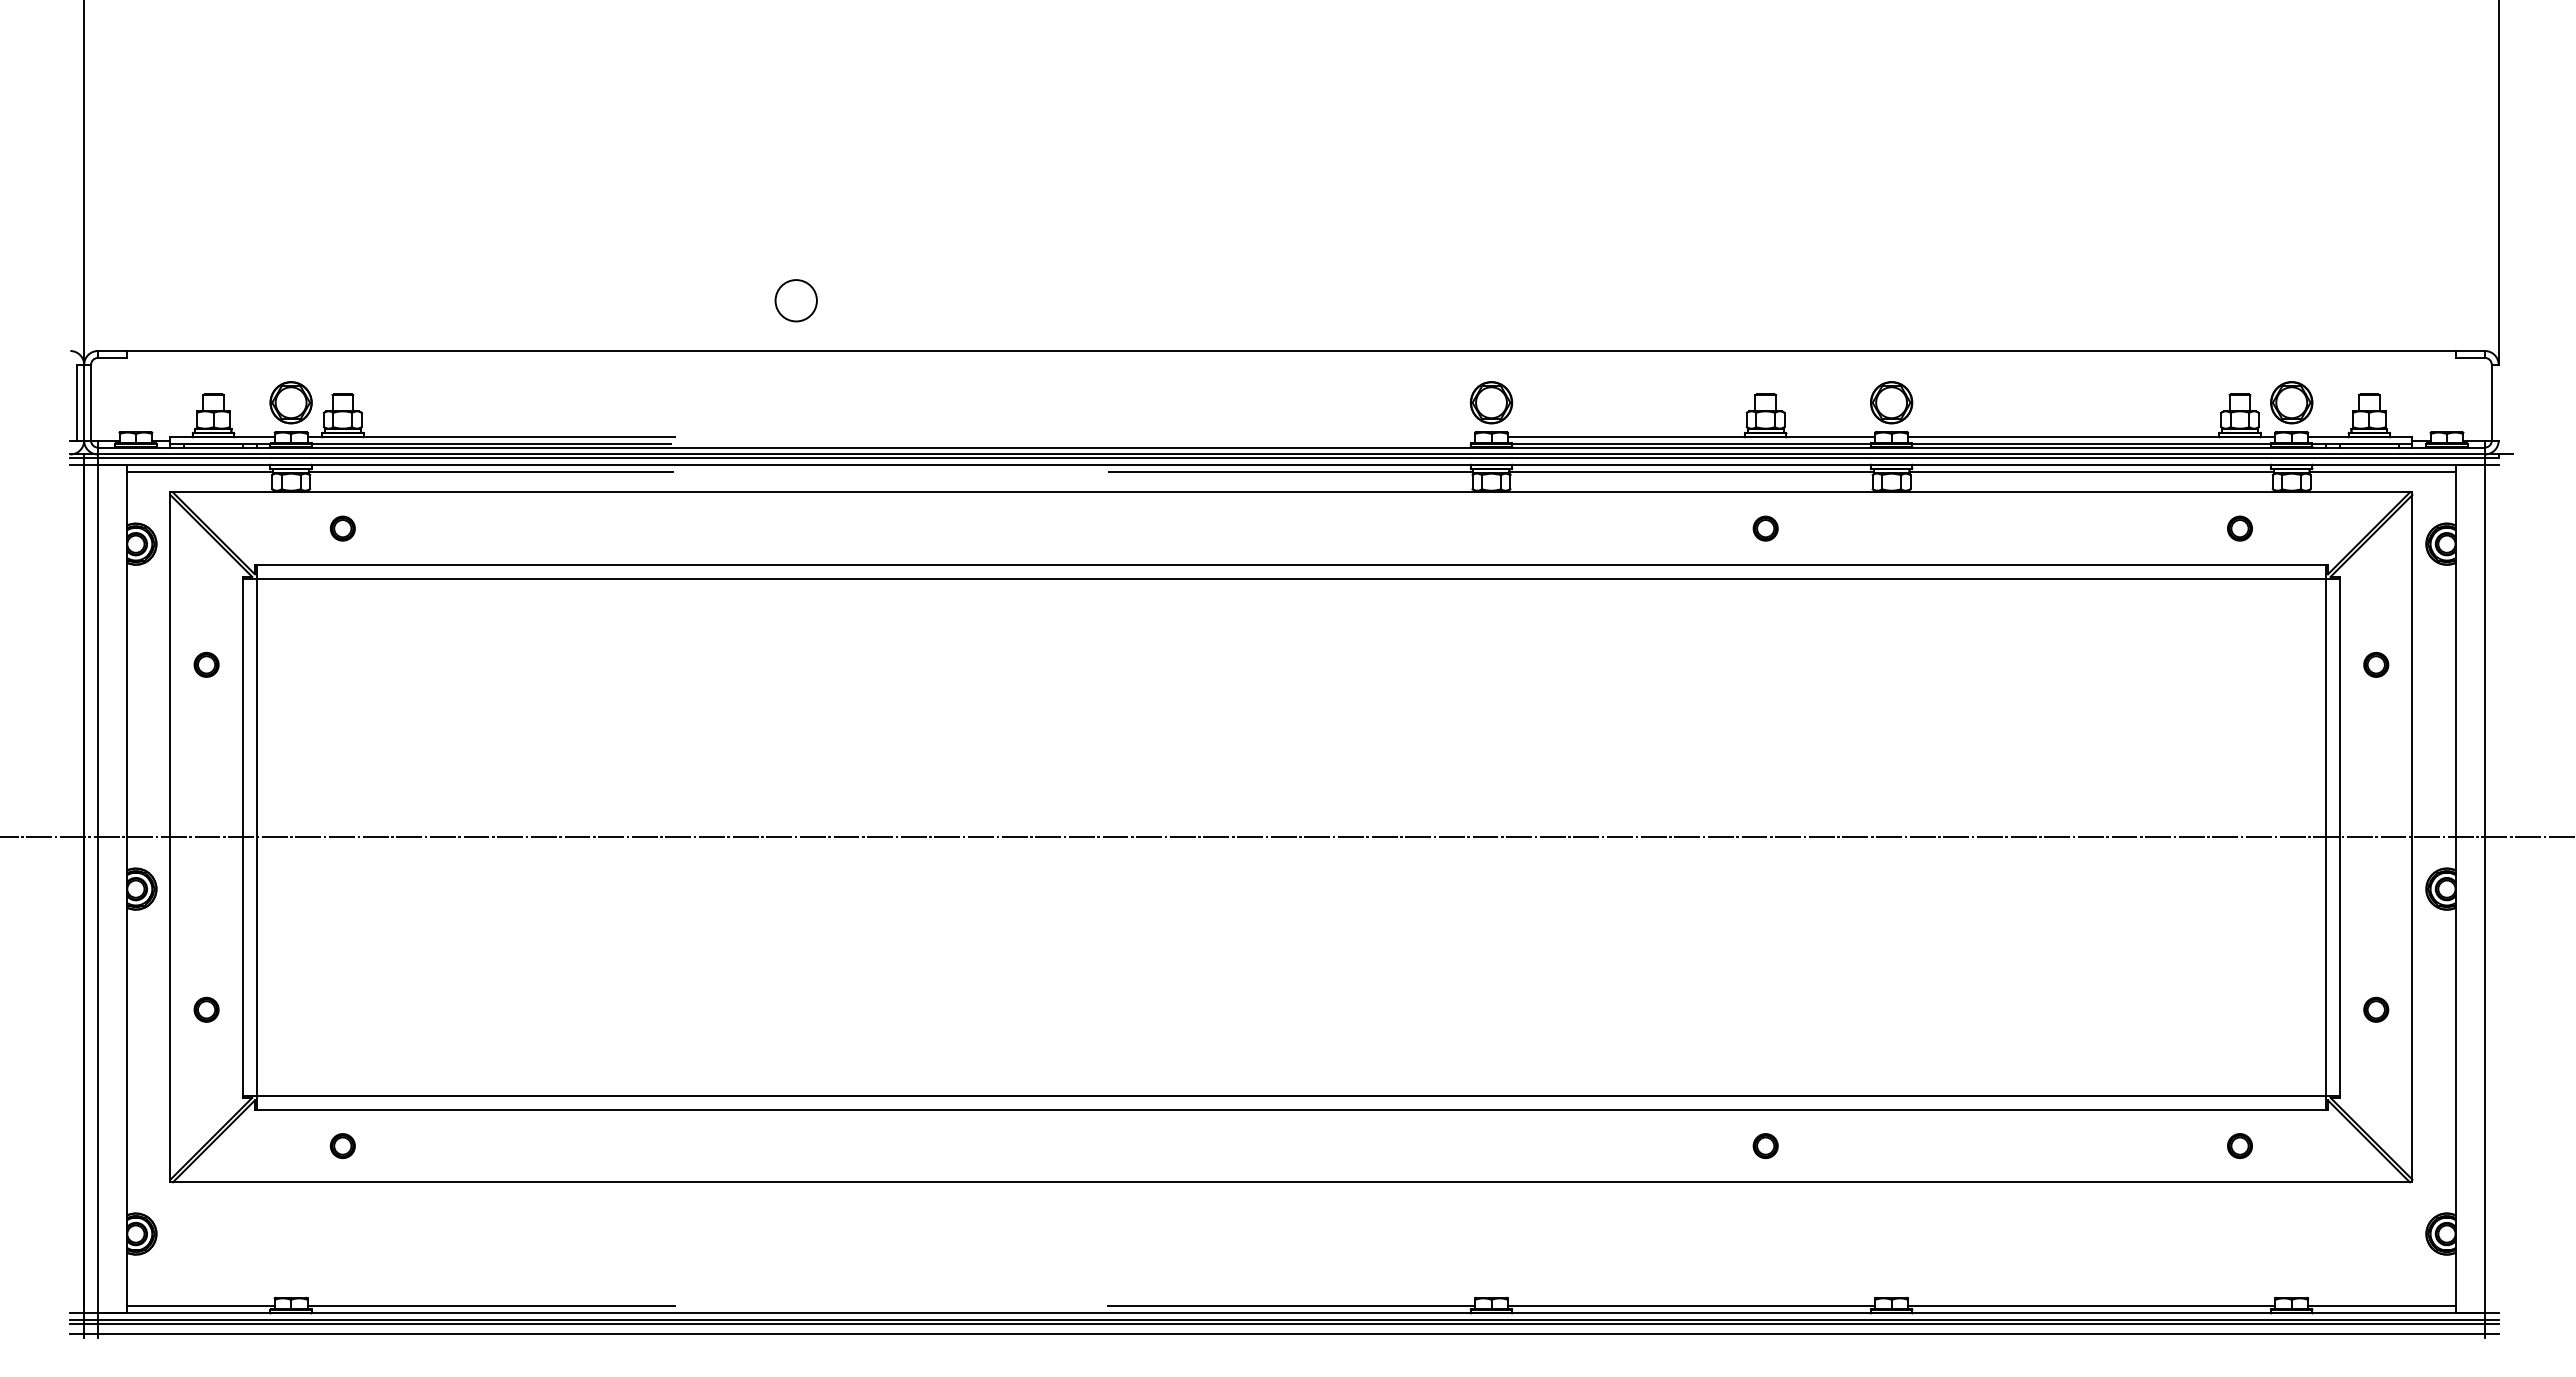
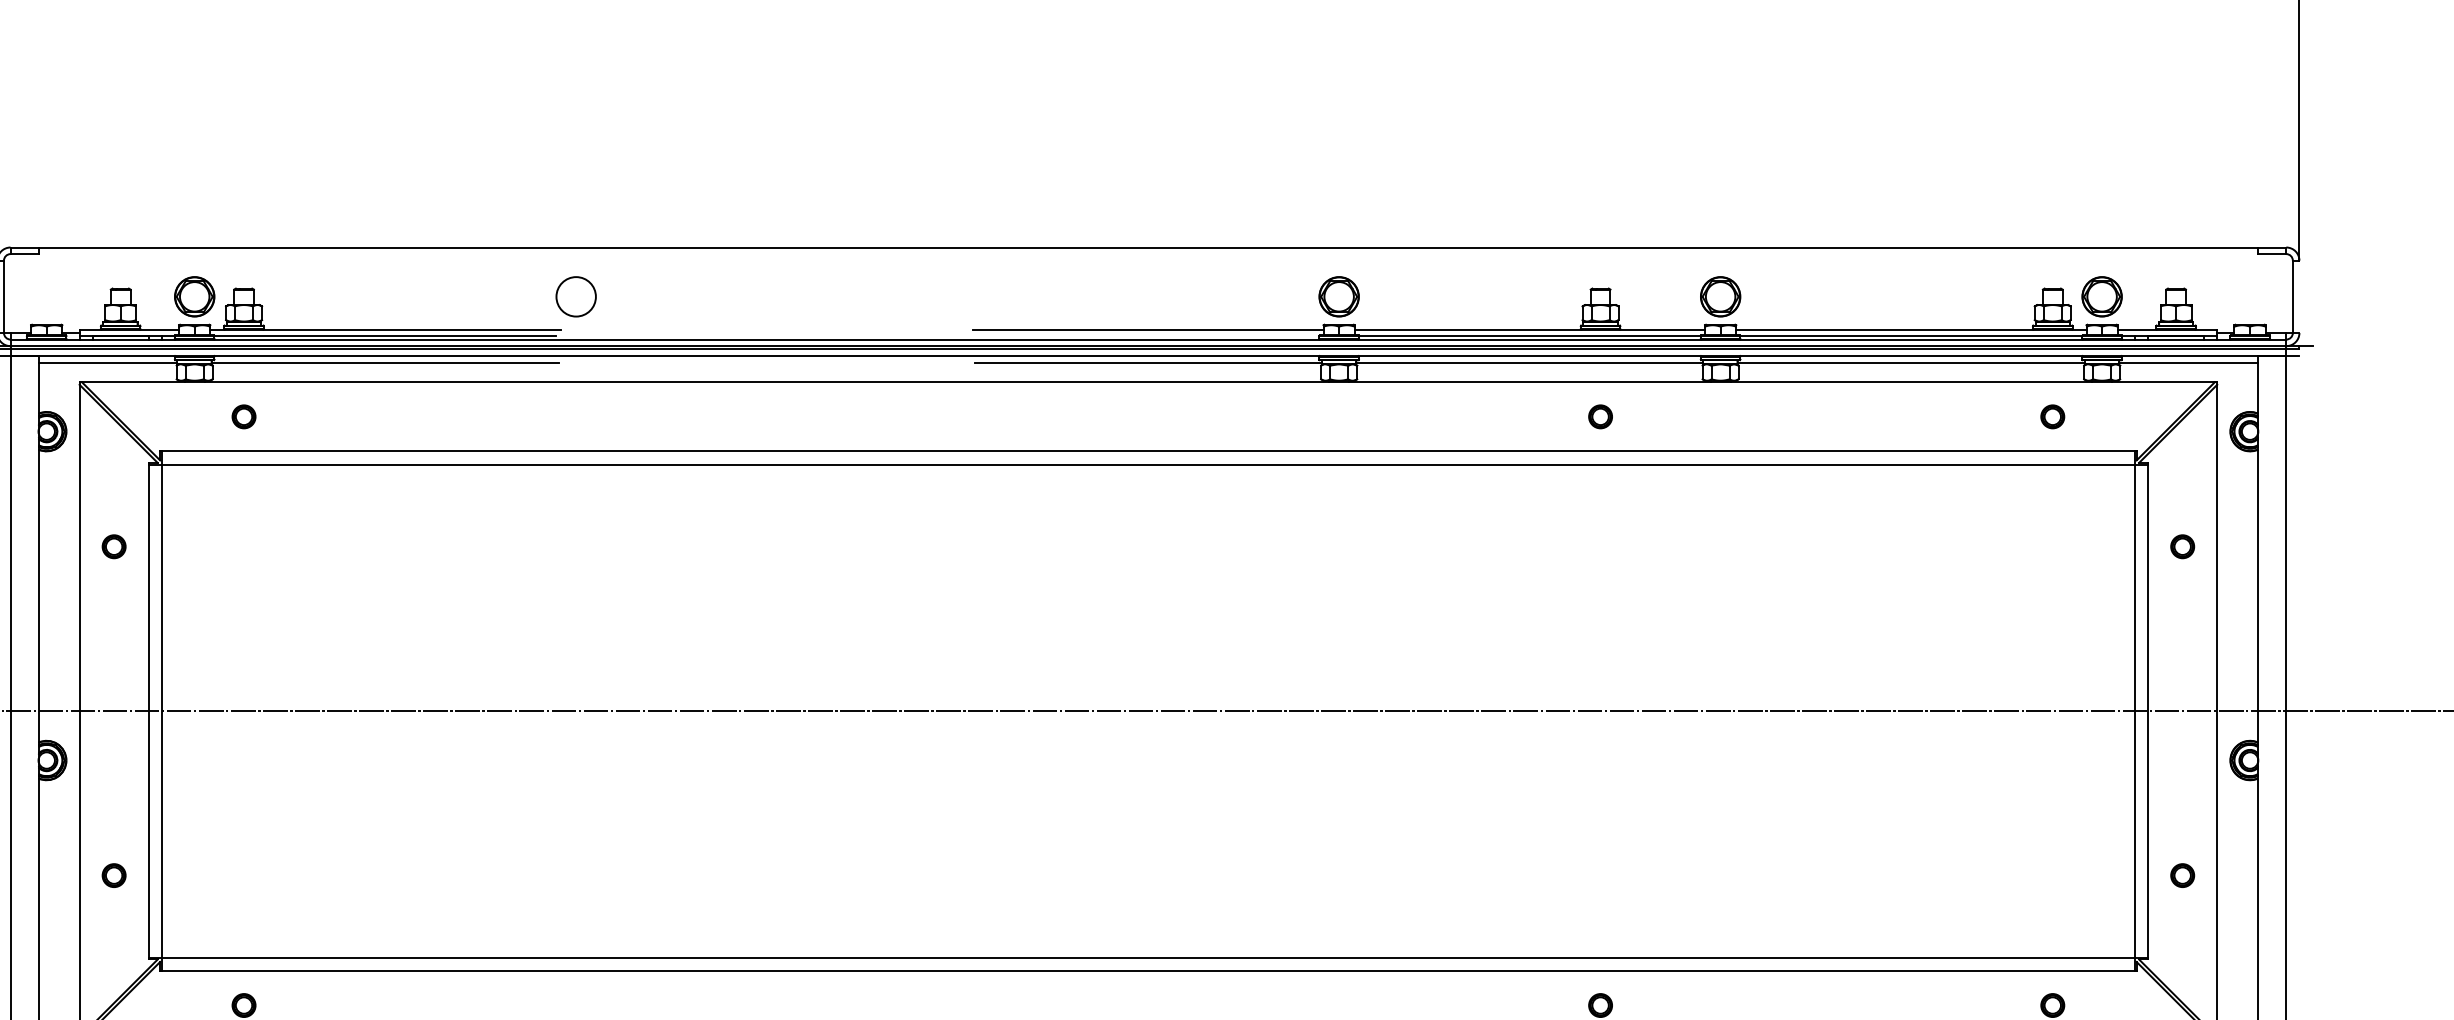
circle: (795, 300) -> (575, 296), moved
line: (1291, 437) -> (1148, 329), added

